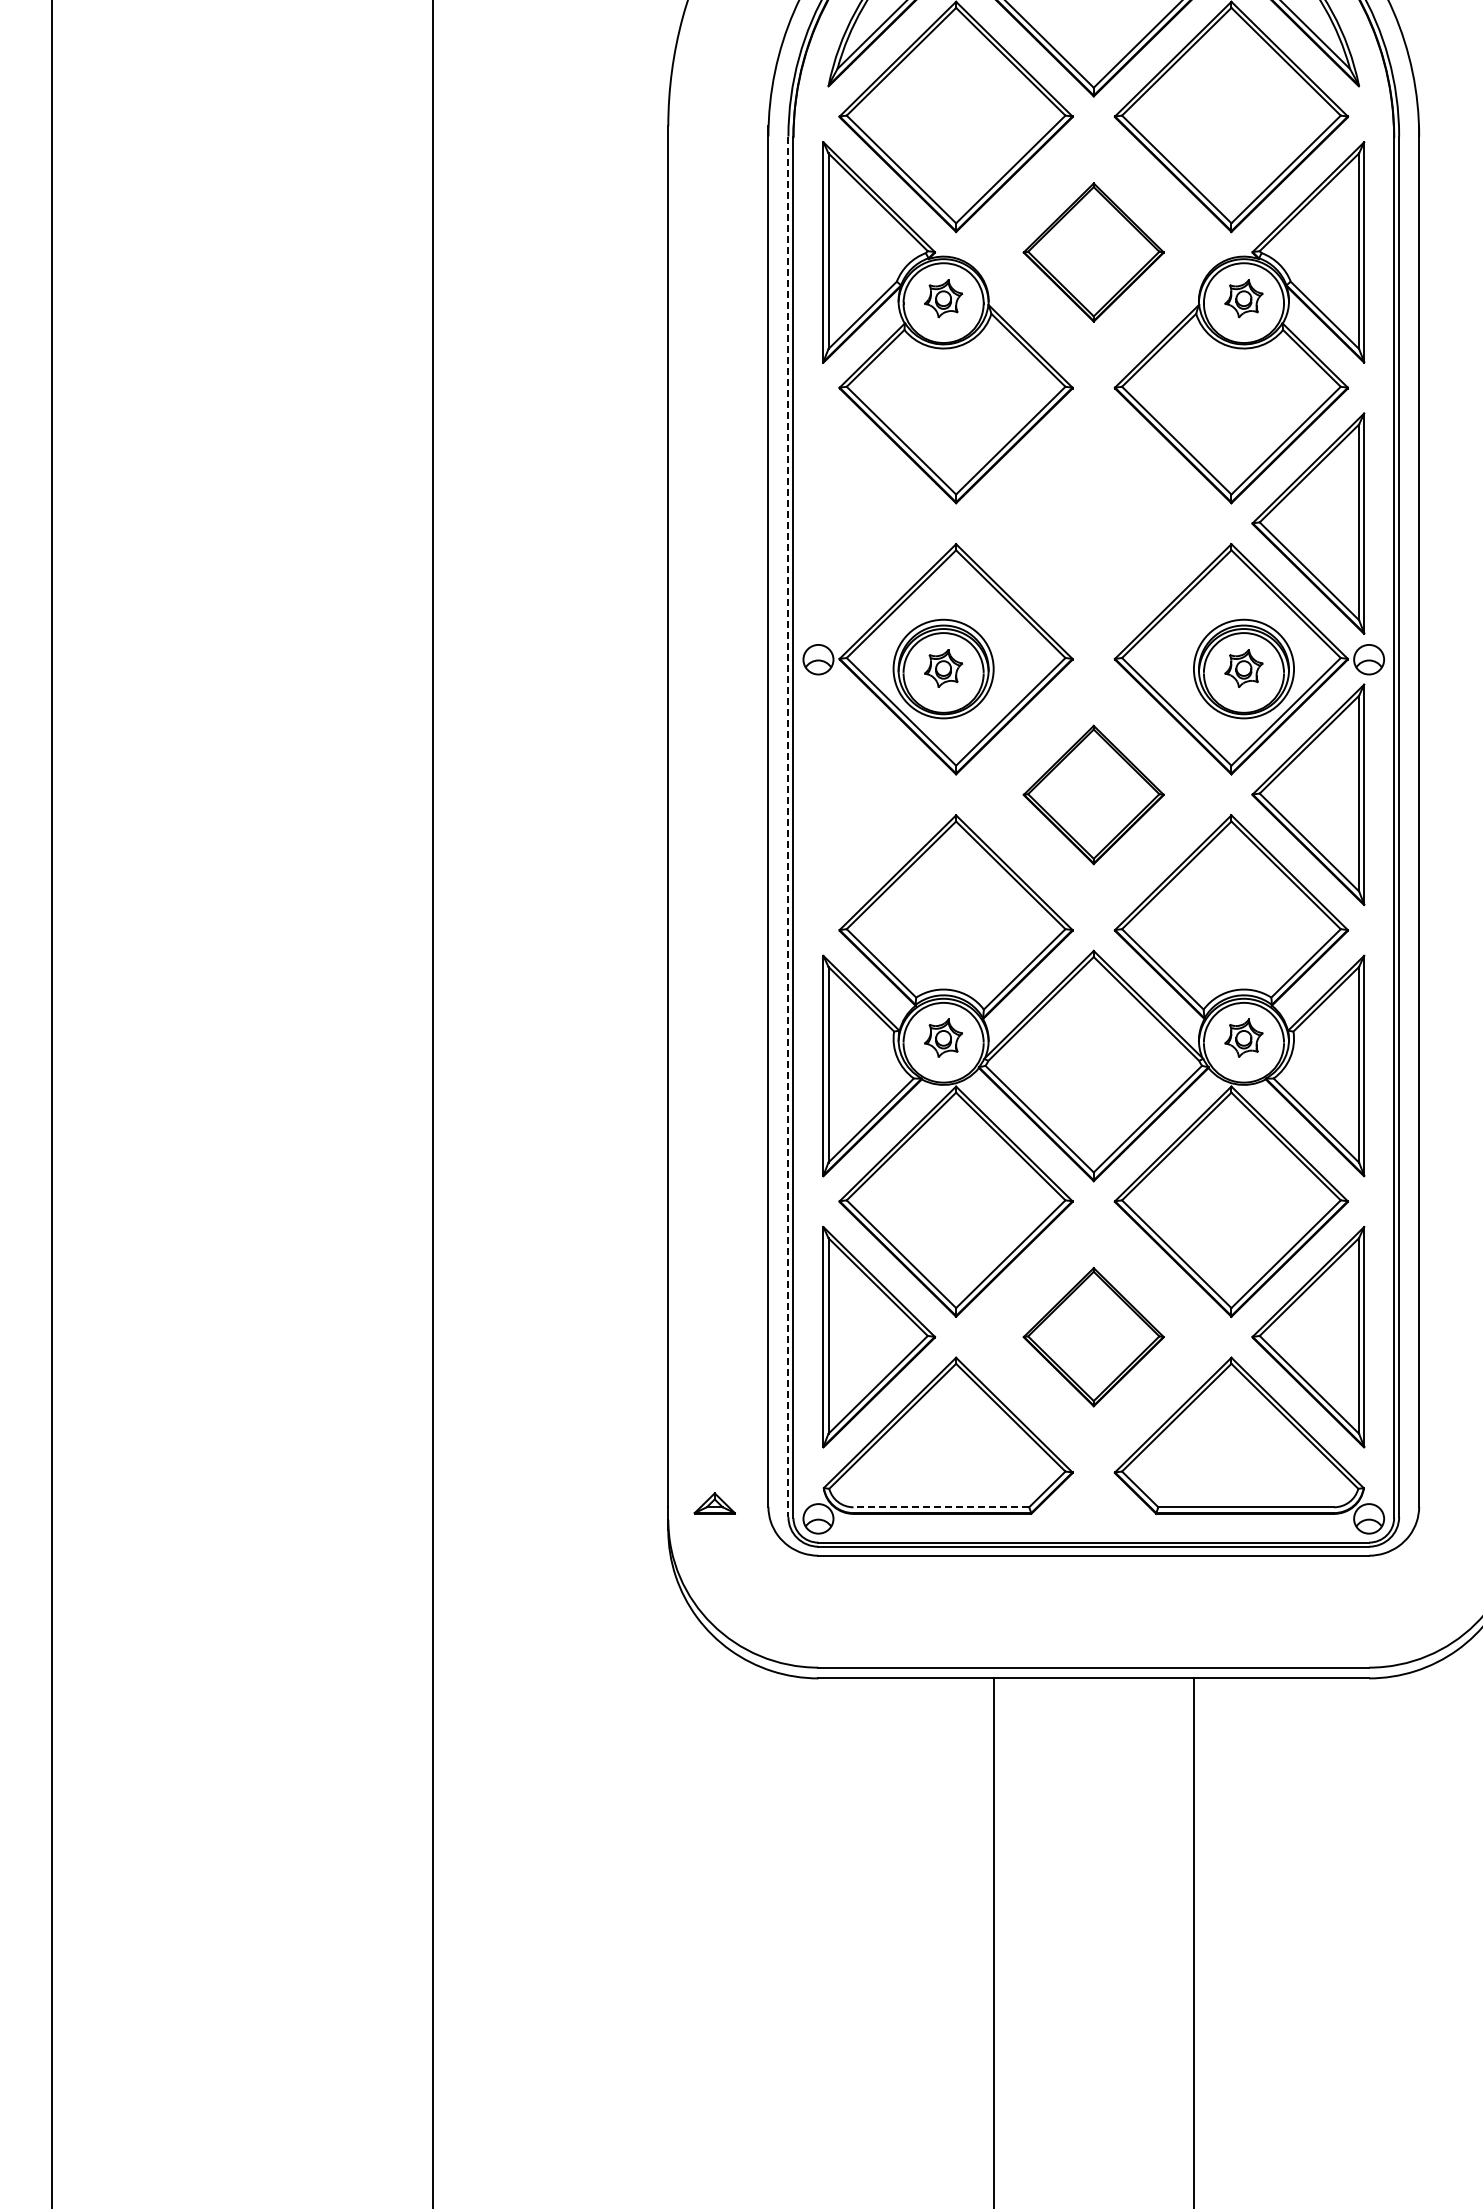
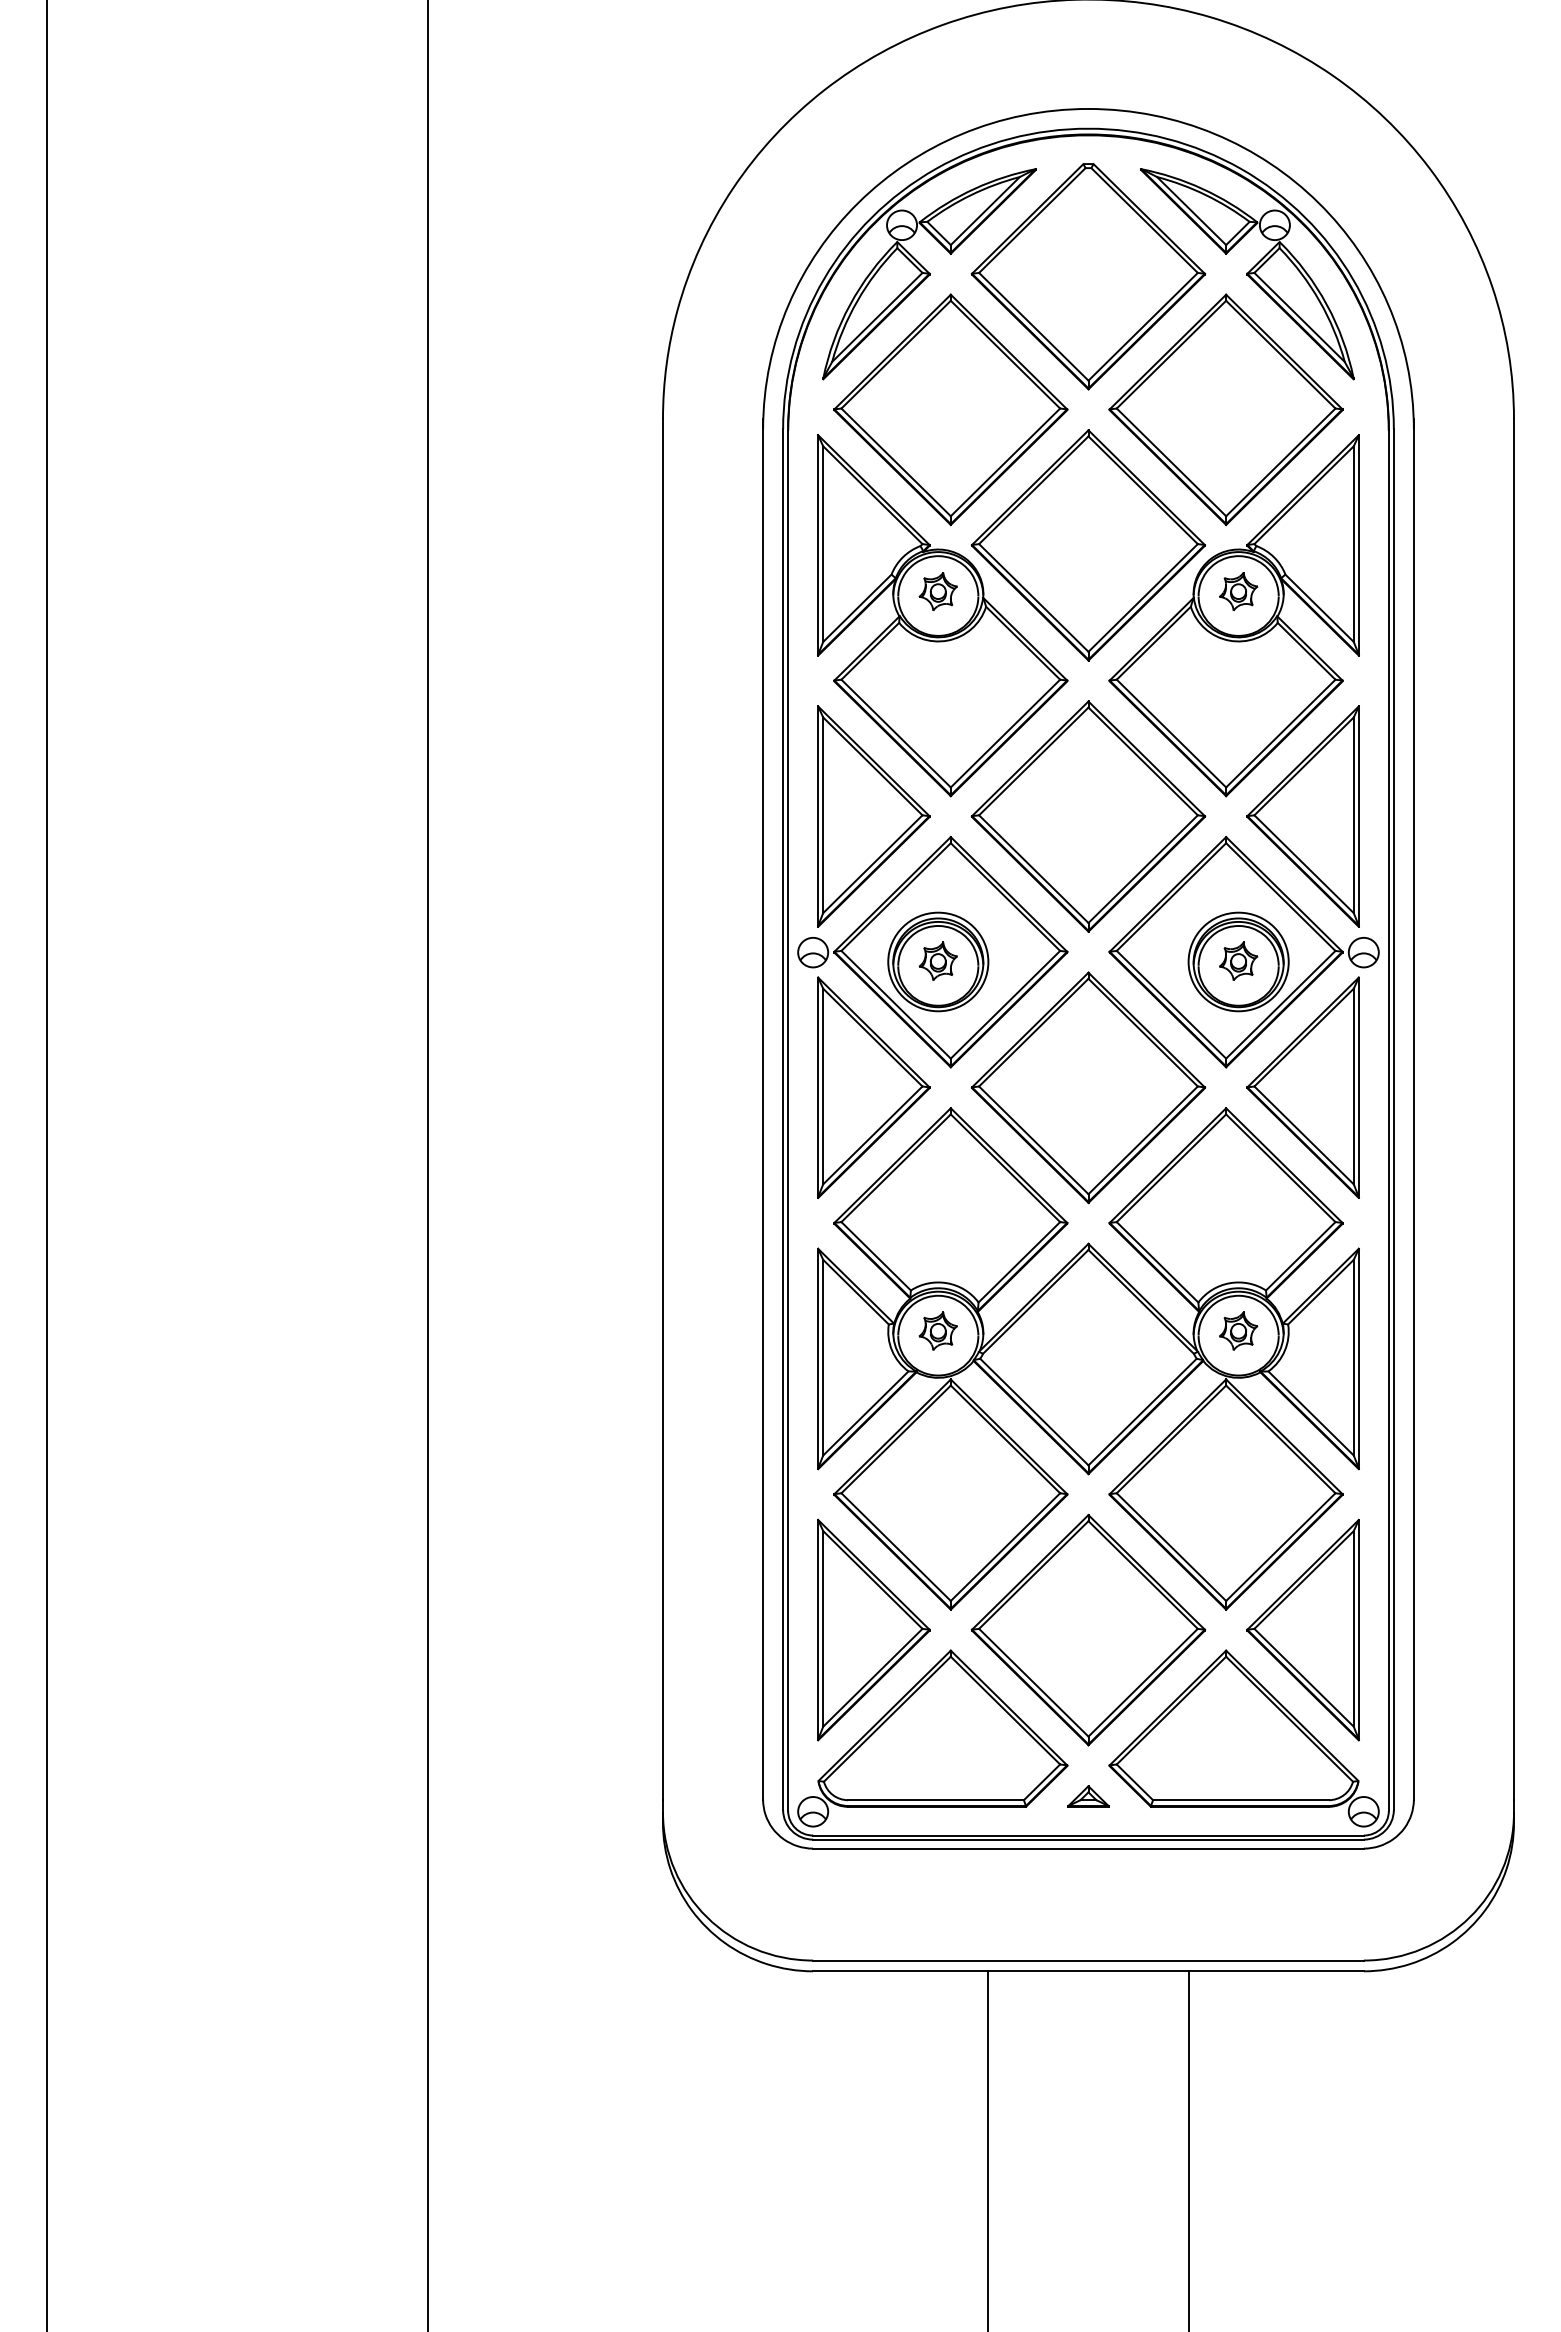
part: (1093, 252) -> (1088, 545), size x1.67
part: (878, 523) -> (873, 816), added
part: (1093, 523) -> (1088, 816), added
part: (878, 794) -> (873, 1087), added
part: (1093, 794) -> (1088, 1087), size x1.67
line: (788, 827) -> (783, 1120), dashed -> solid
part: (1093, 1336) -> (1088, 1629), size x1.67
part: (714, 1503) -> (1088, 1796), moved
line: (941, 1507) -> (936, 1800), dashed -> solid

